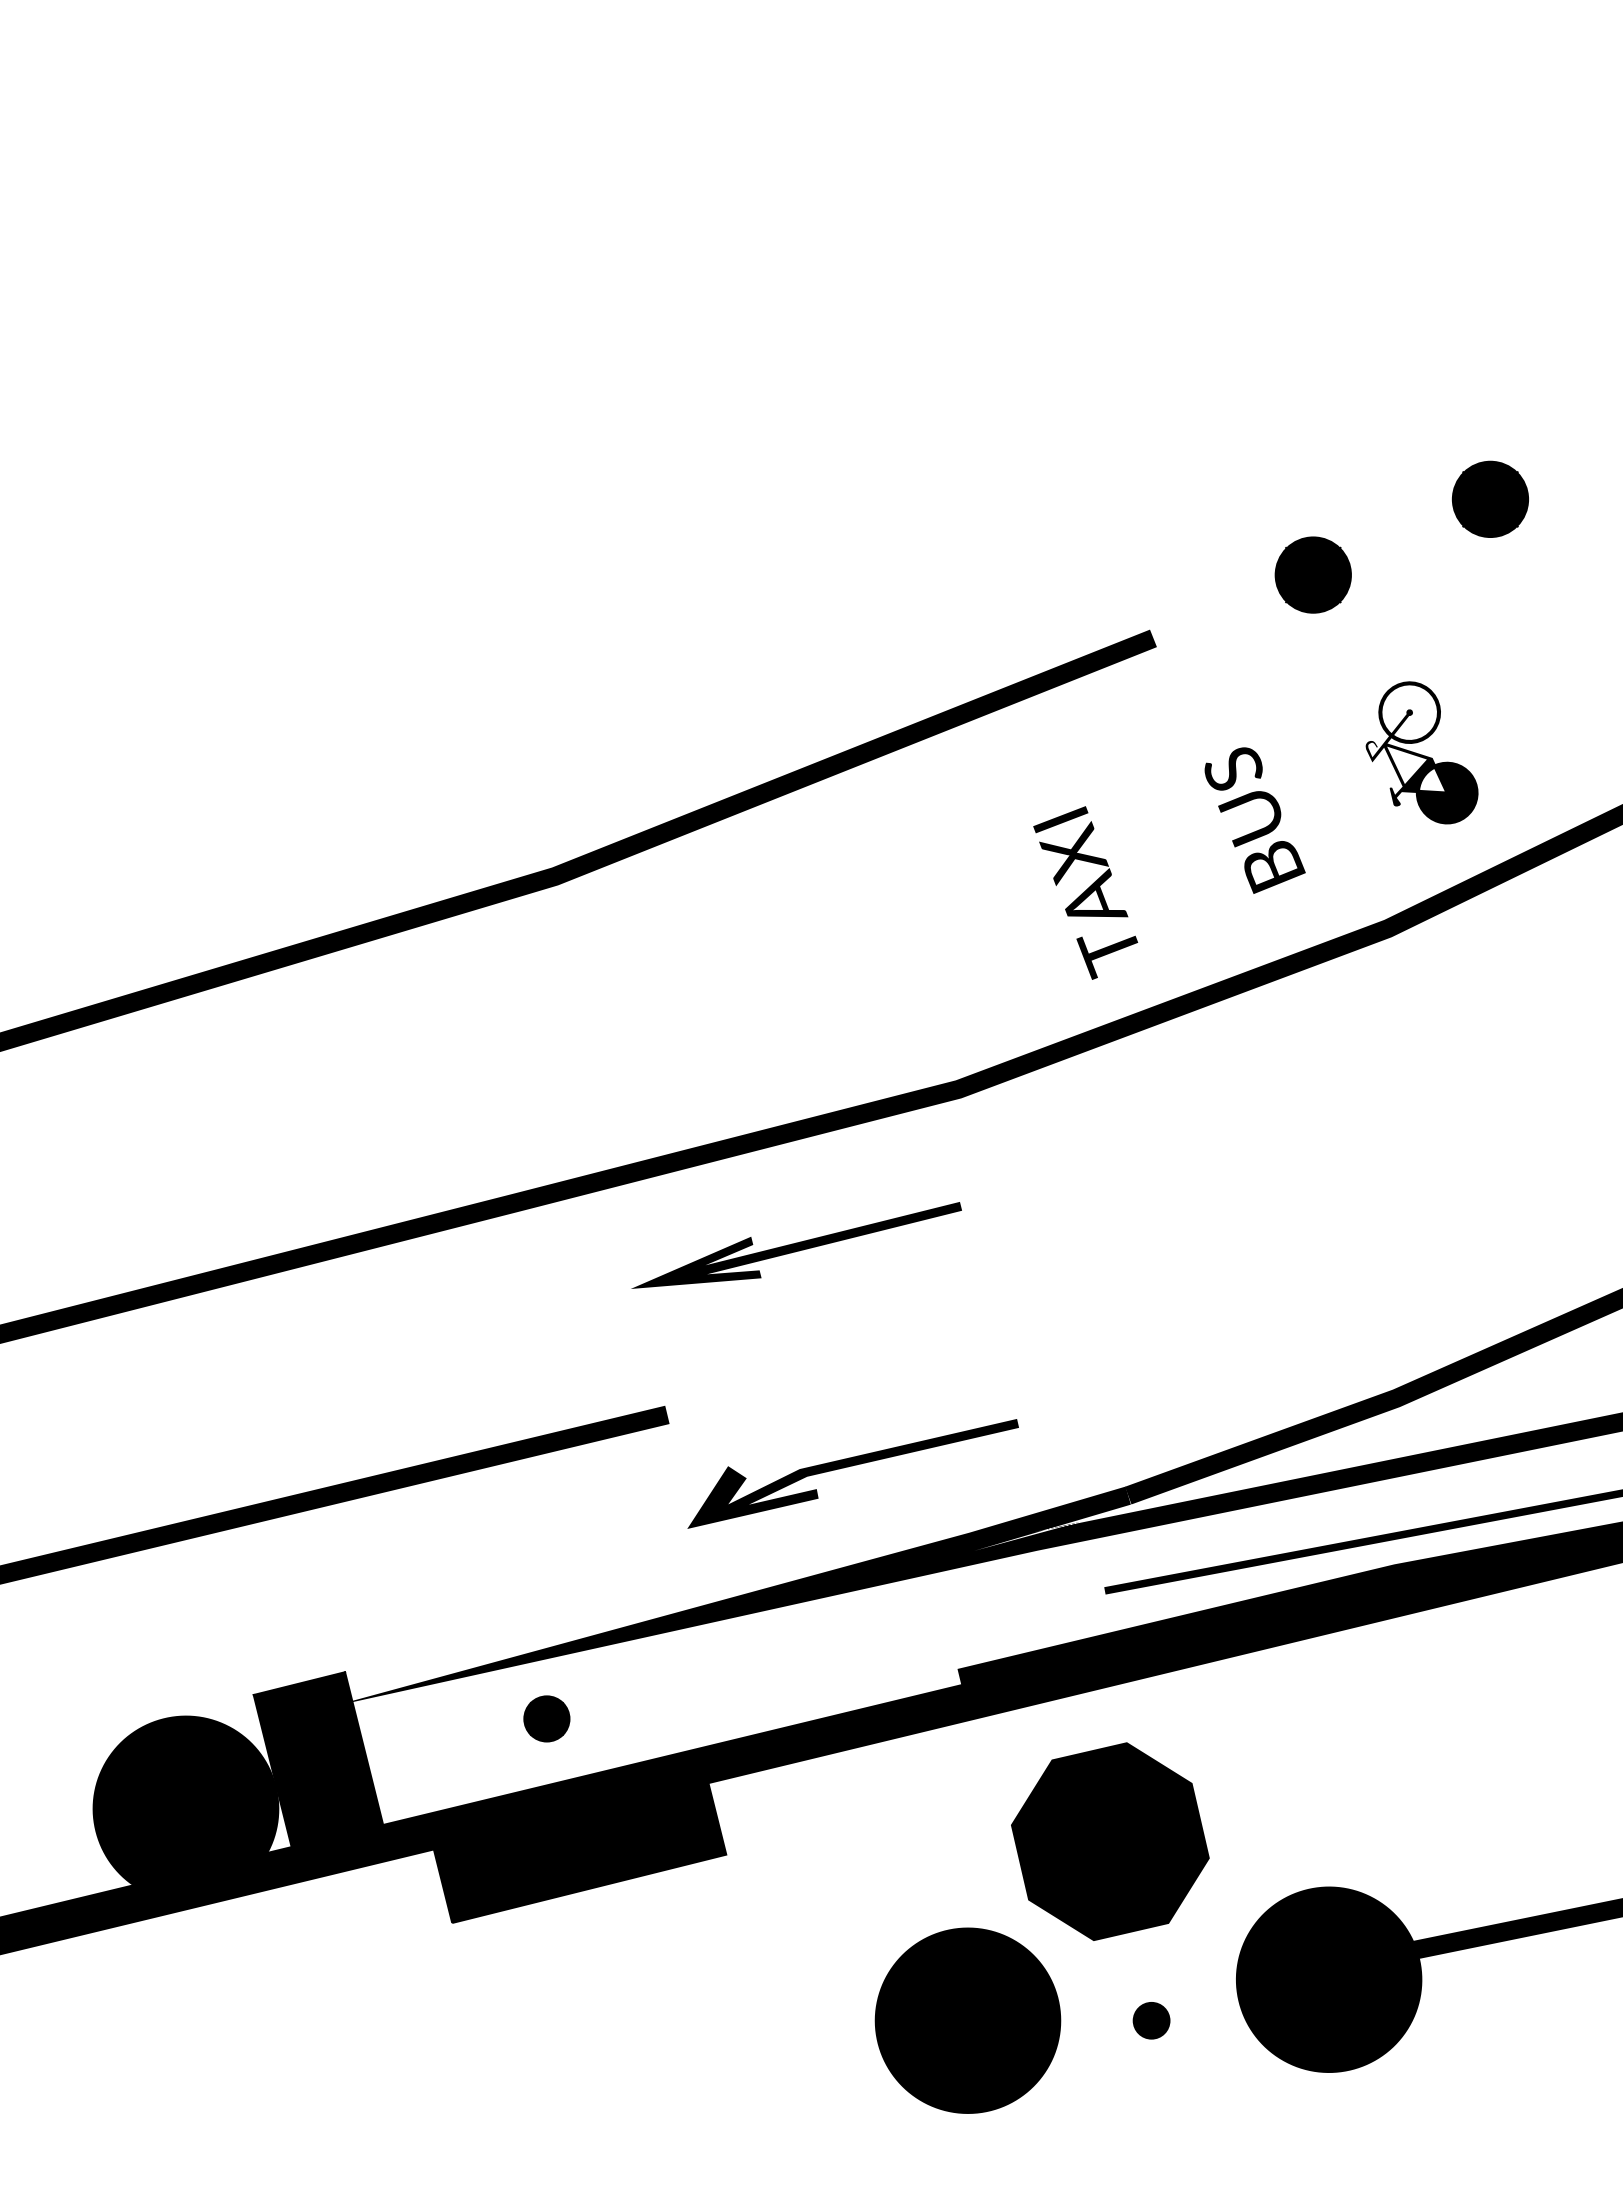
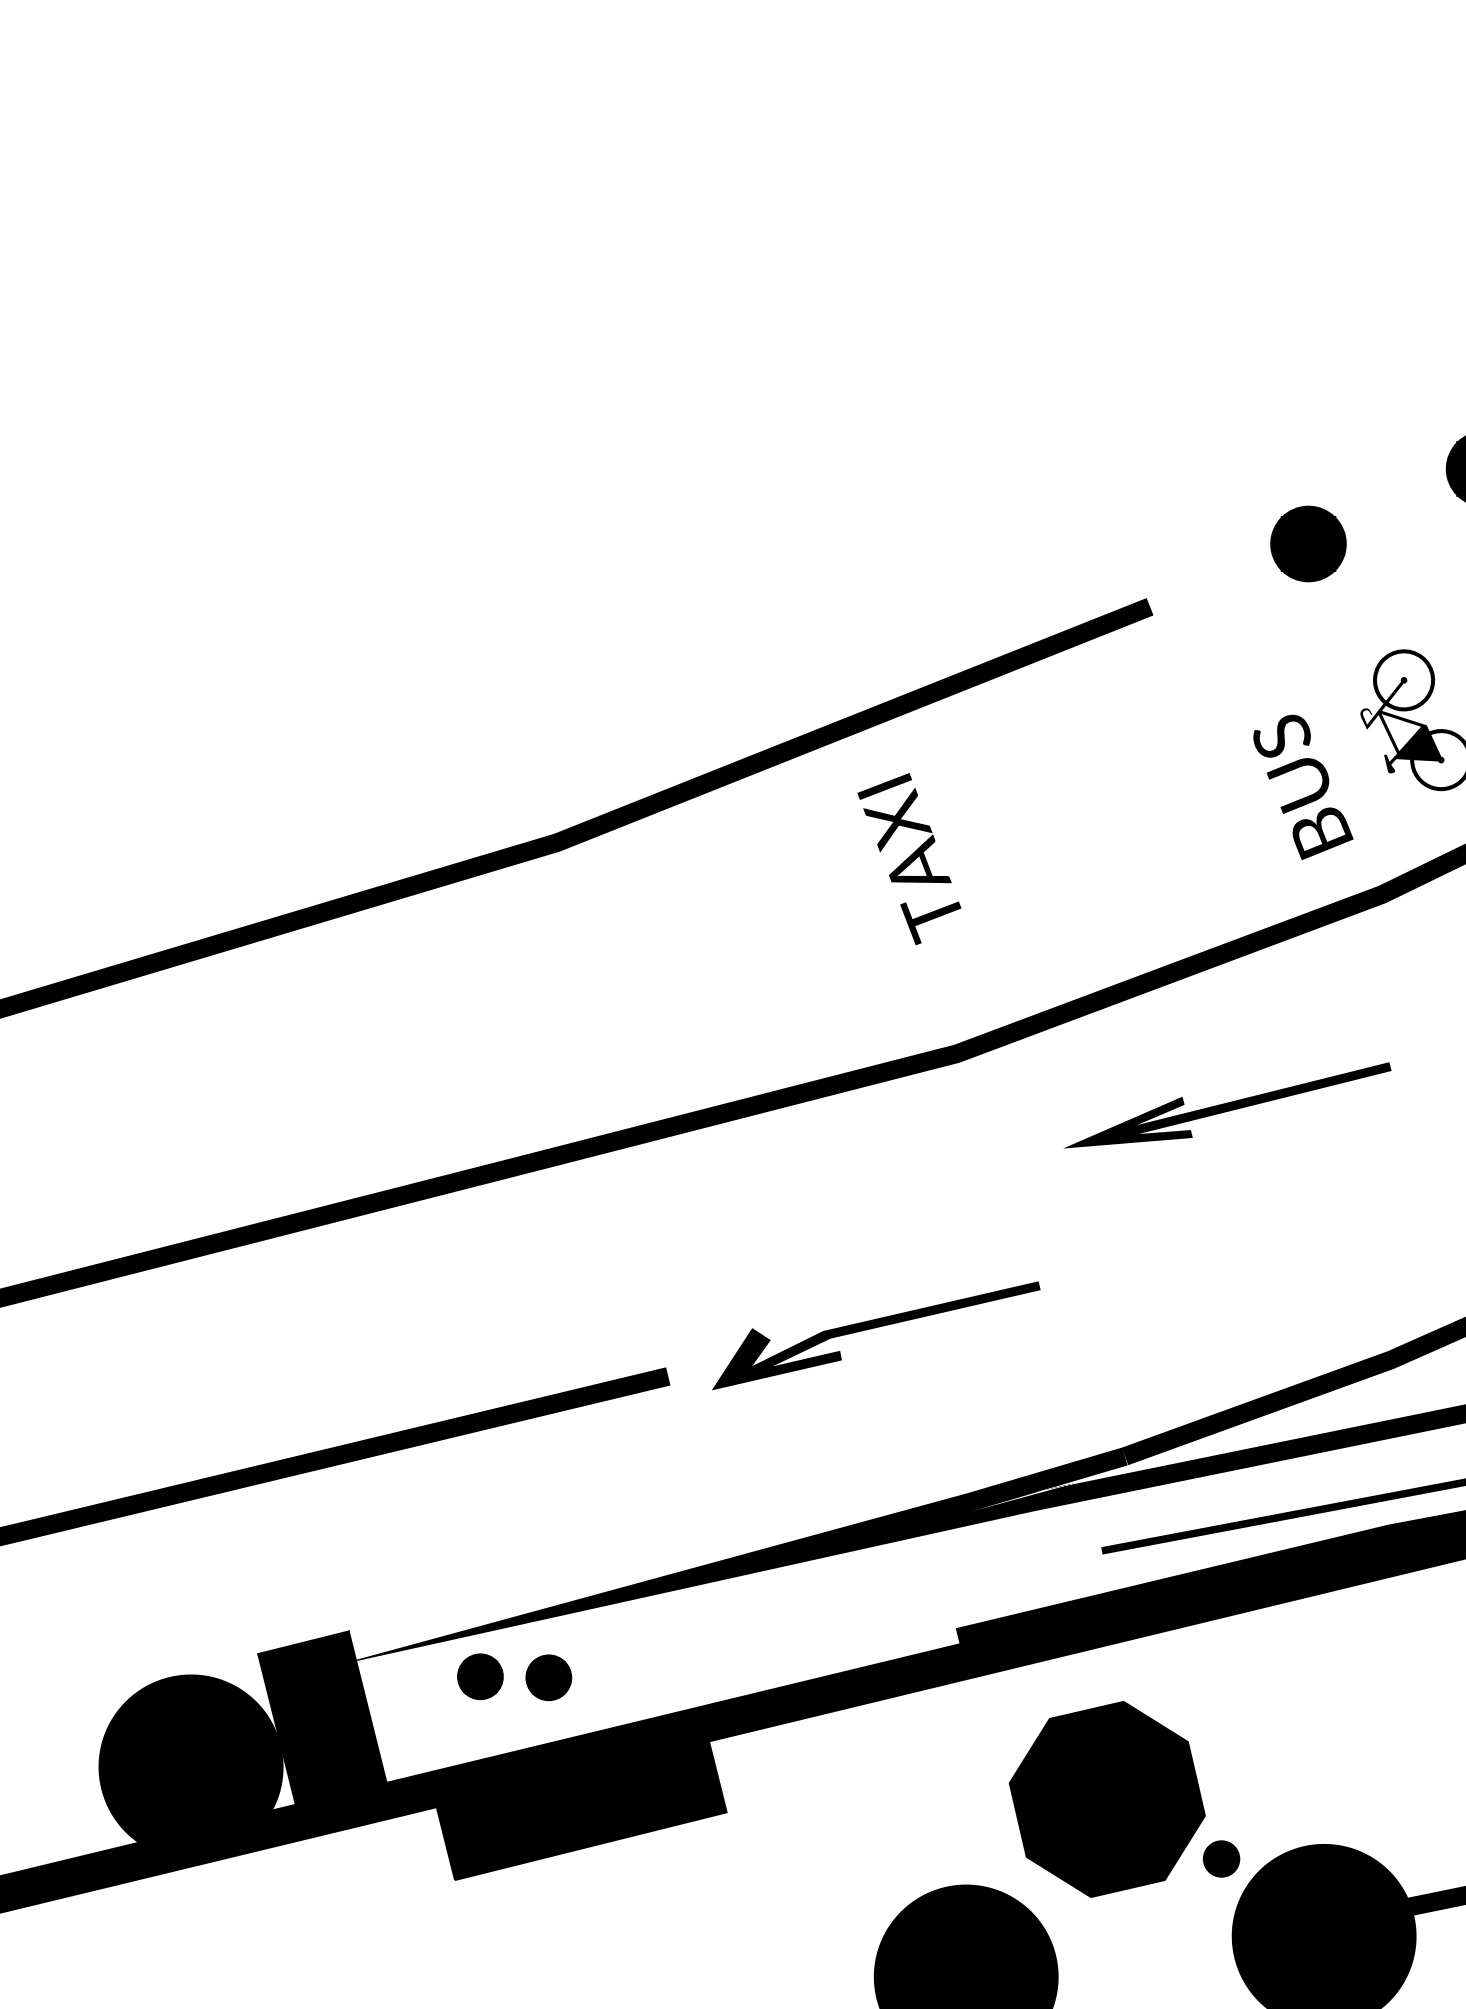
text: (1254, 820) -> (1302, 787), moved
text: (1085, 892) -> (909, 858), moved
part: (796, 1245) -> (1227, 1105), moved
part: (852, 1466) -> (875, 1328), moved
part: (477, 1717) -> (480, 1676), added
part: (1151, 2020) -> (1221, 1858), moved

